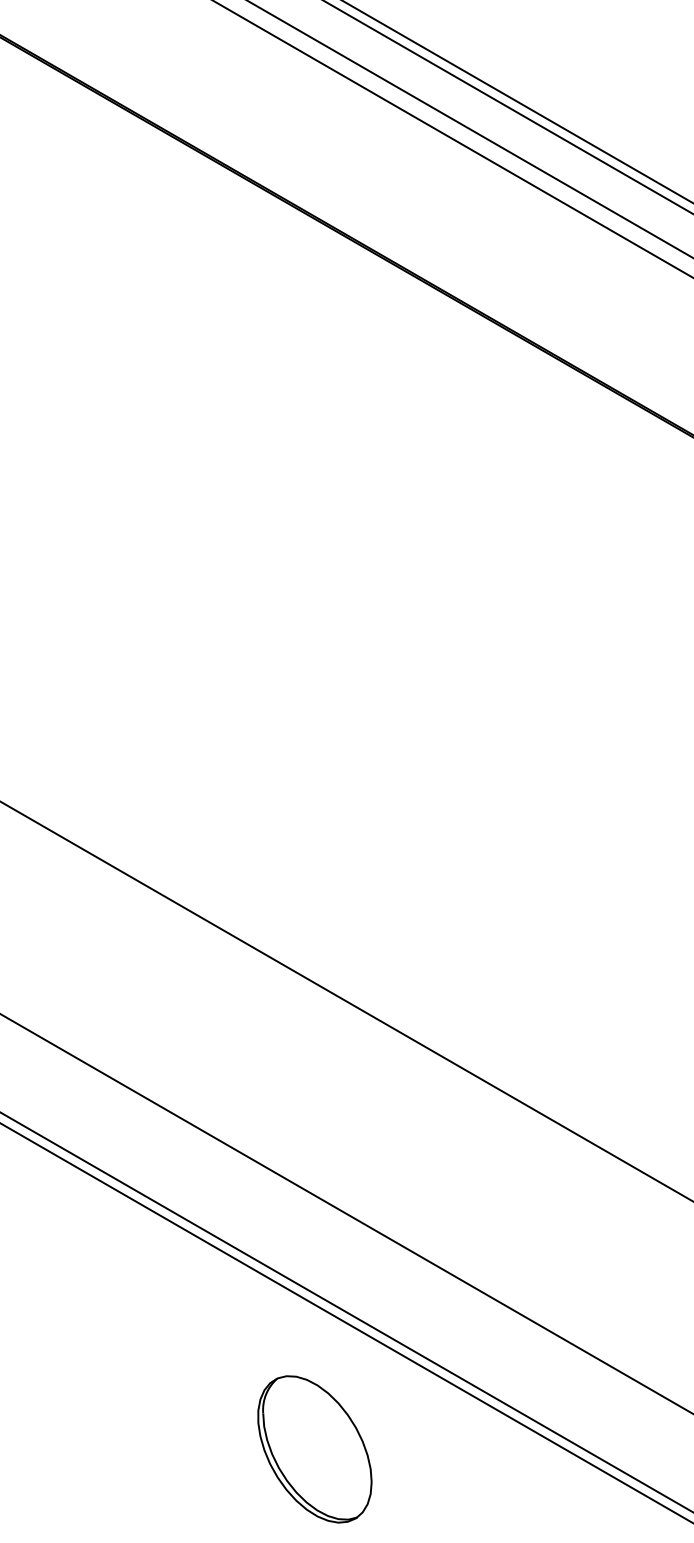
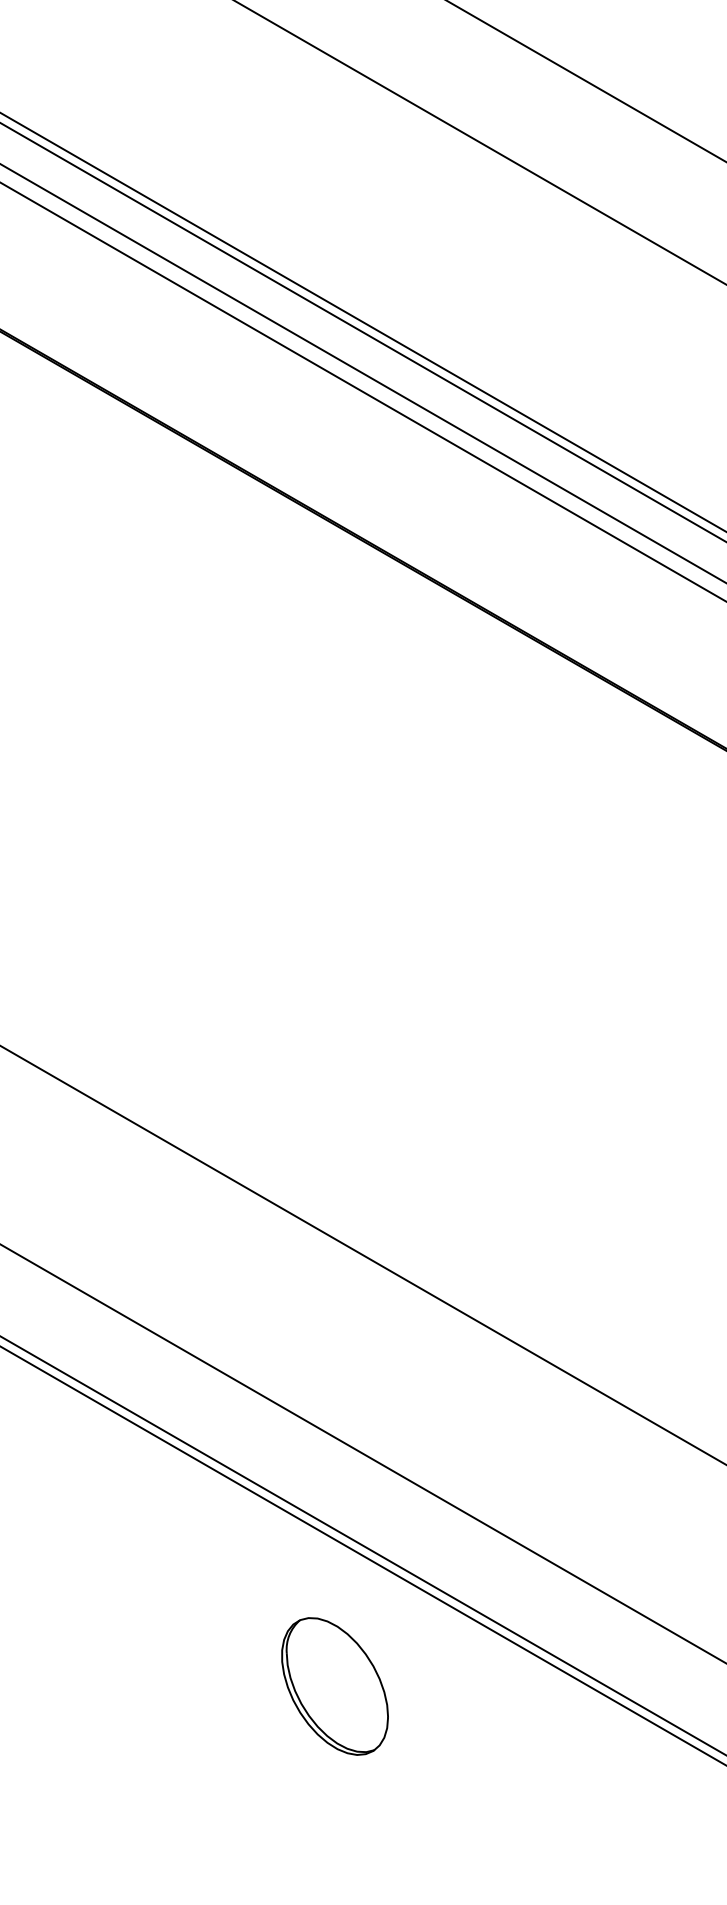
part: (314, 1449) -> (334, 1686), moved

